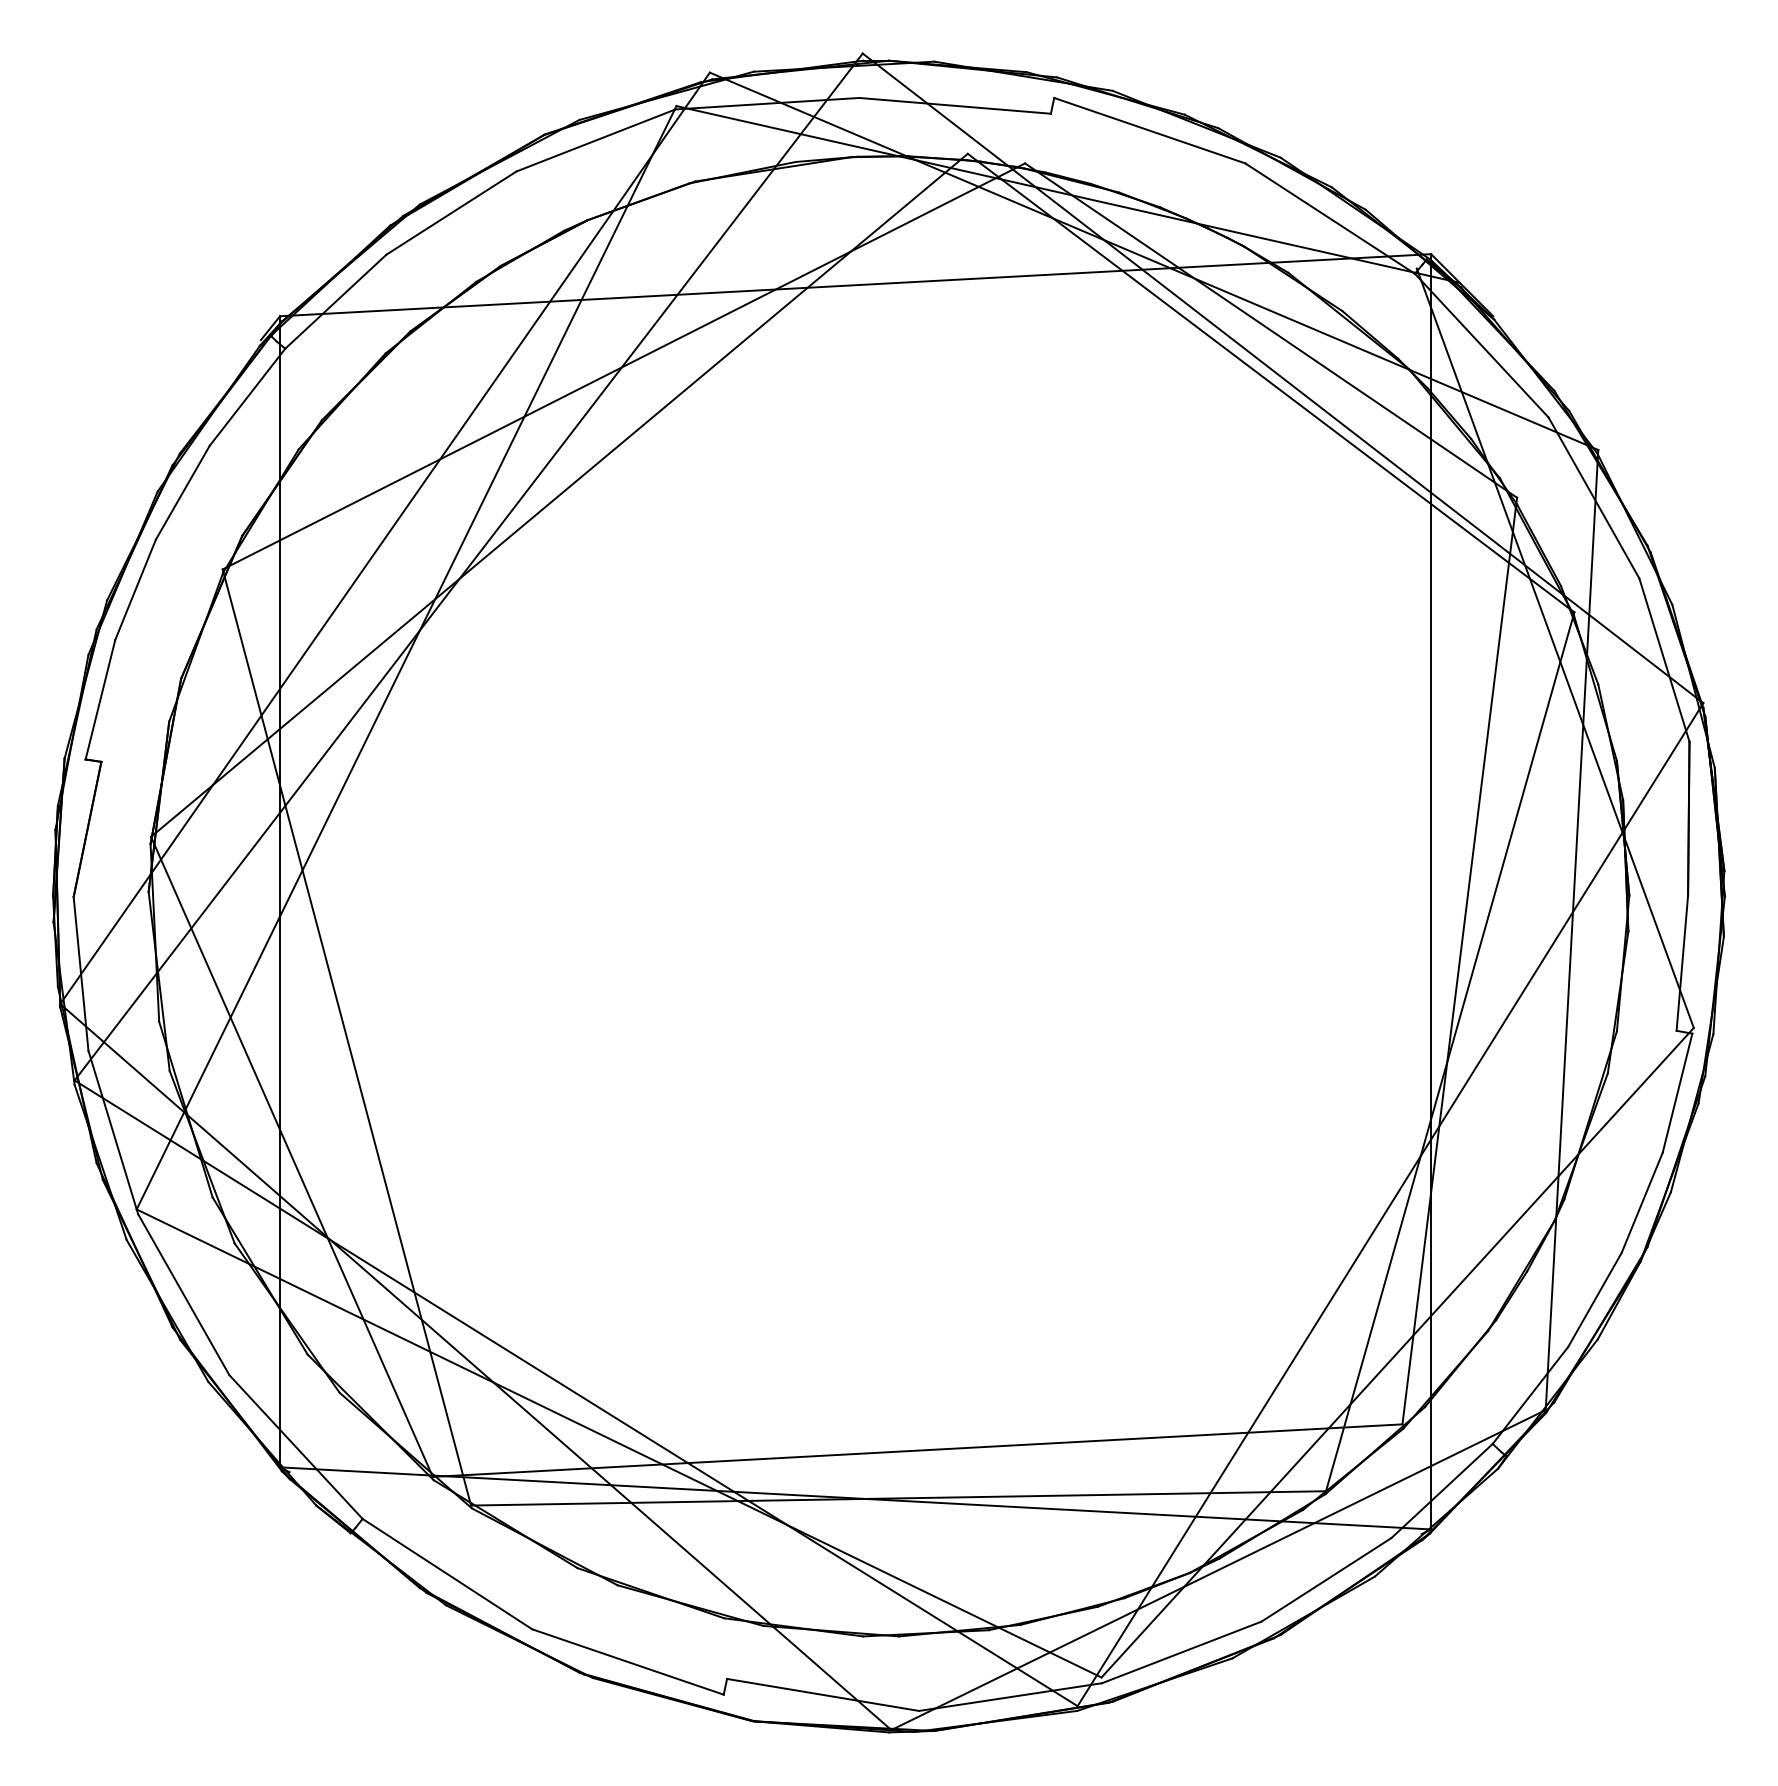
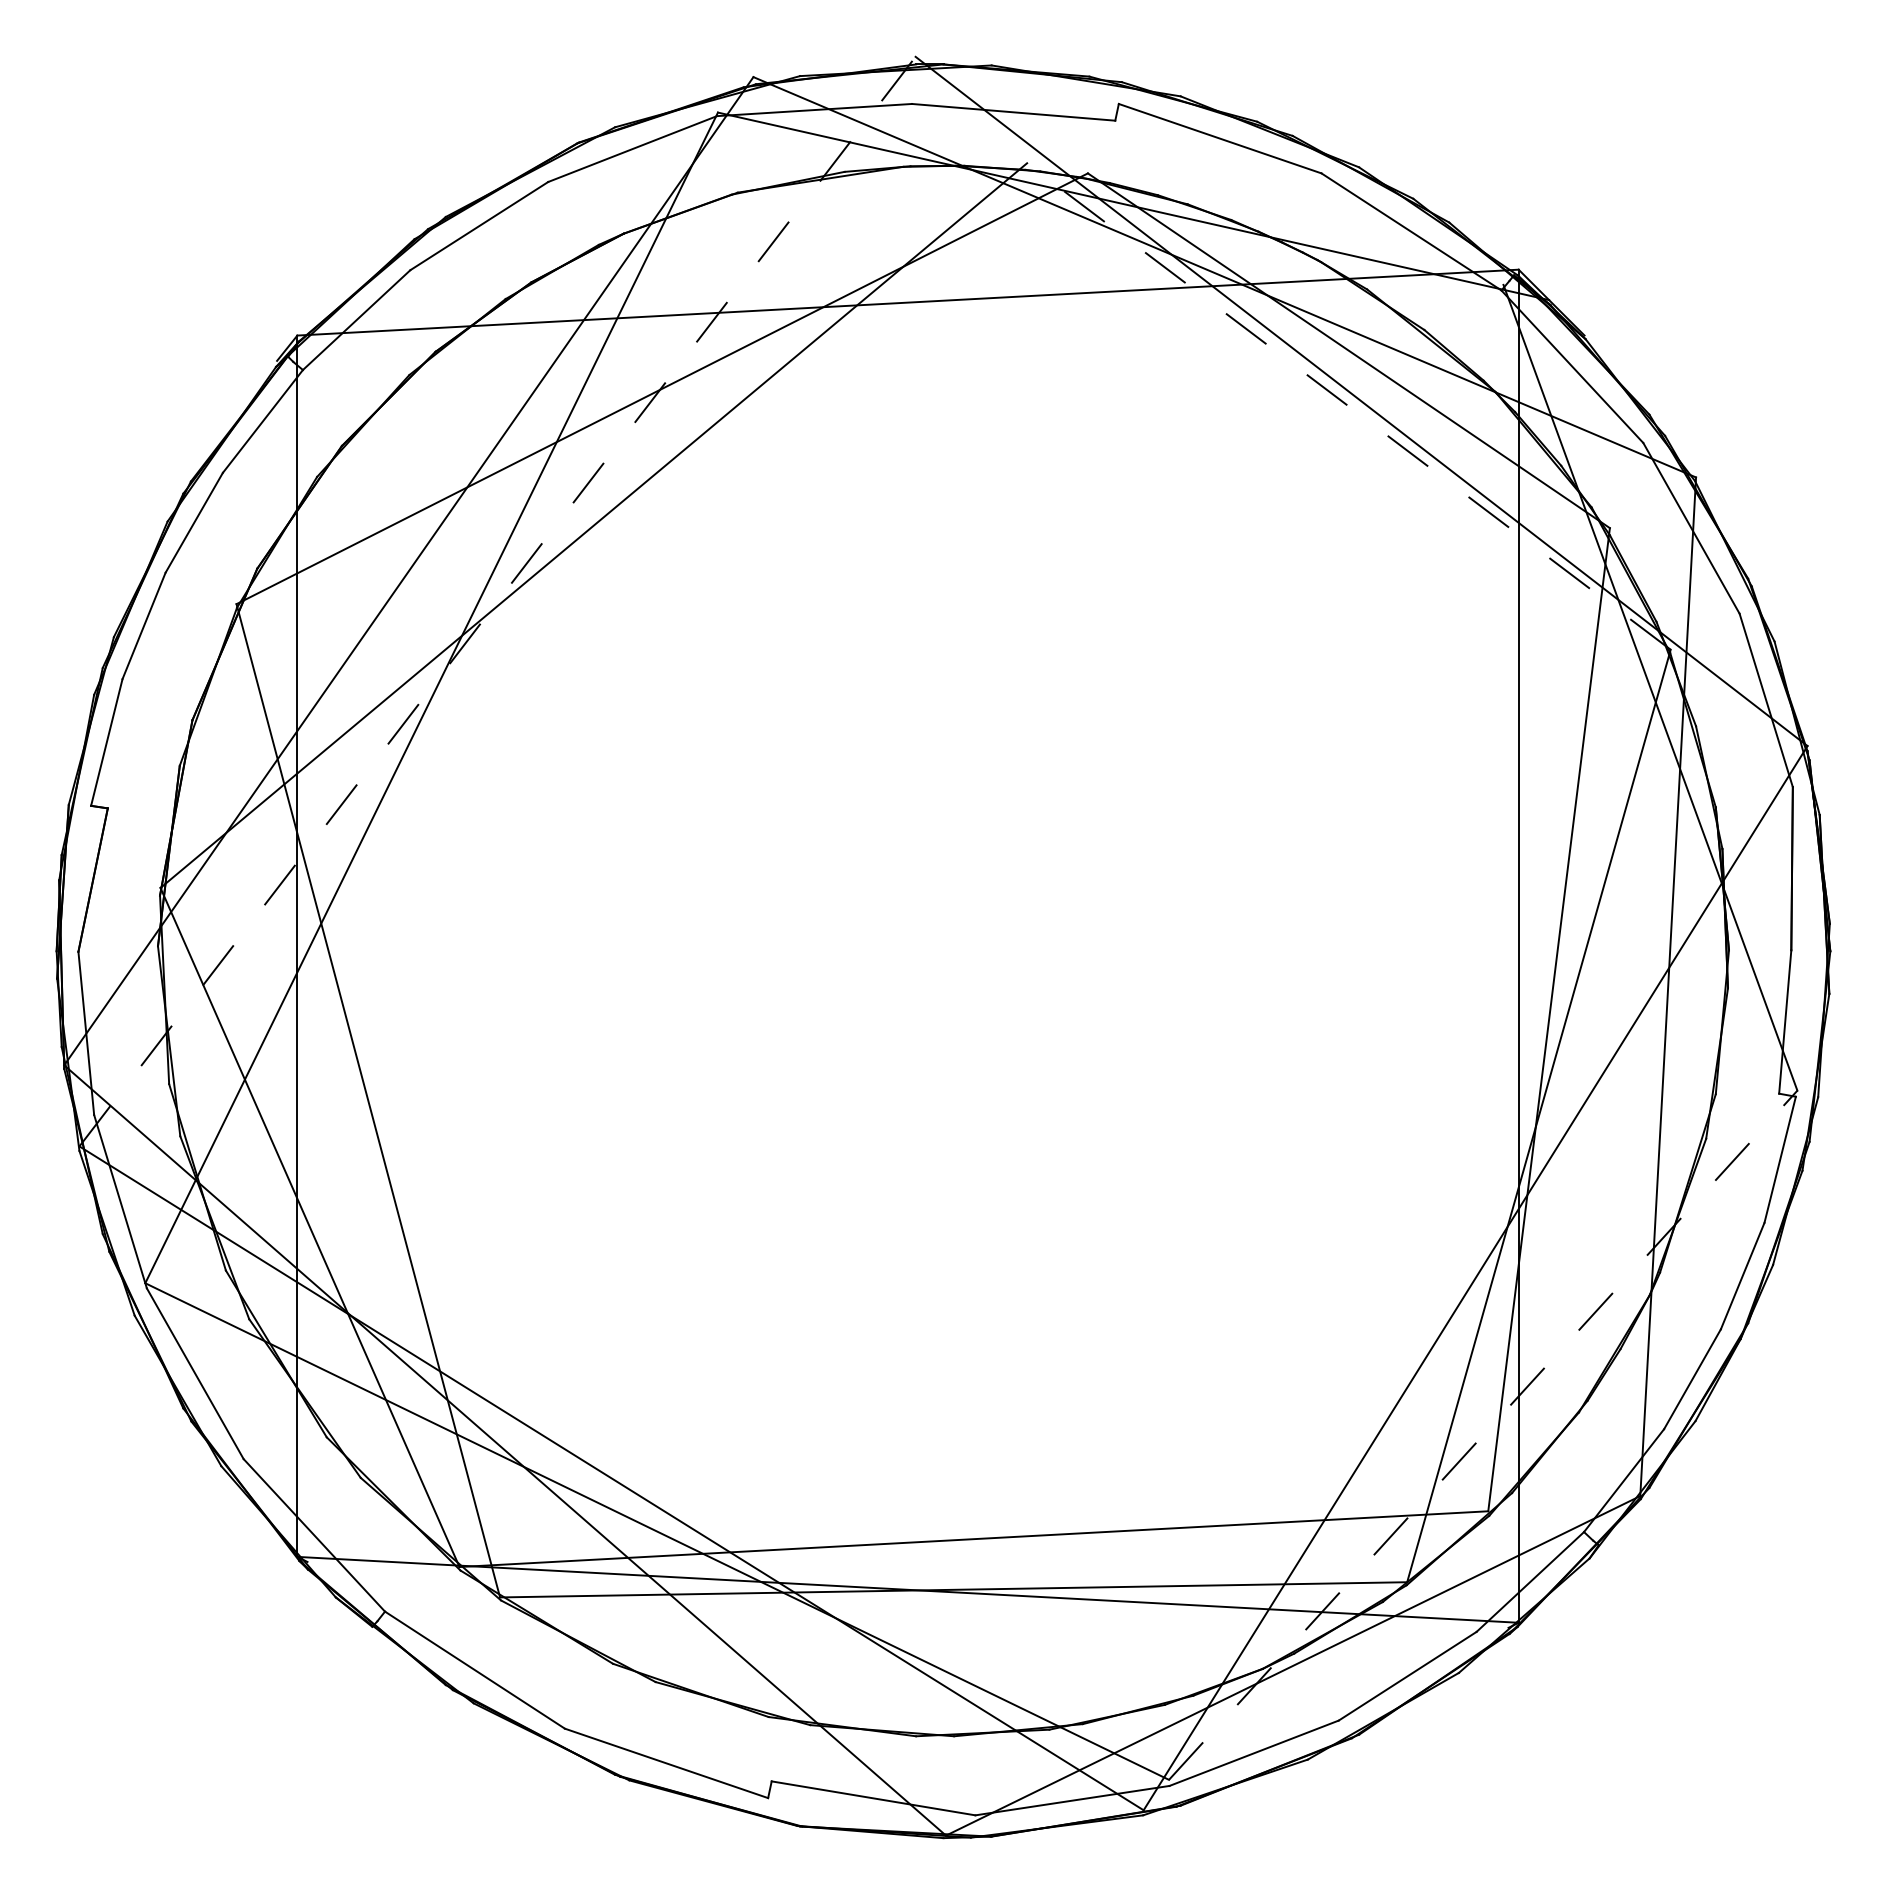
line: (1270, 383) -> (1348, 406), solid -> dashed
line: (468, 566) -> (497, 601), solid -> dashed
line: (1397, 1351) -> (1483, 1434), solid -> dashed

